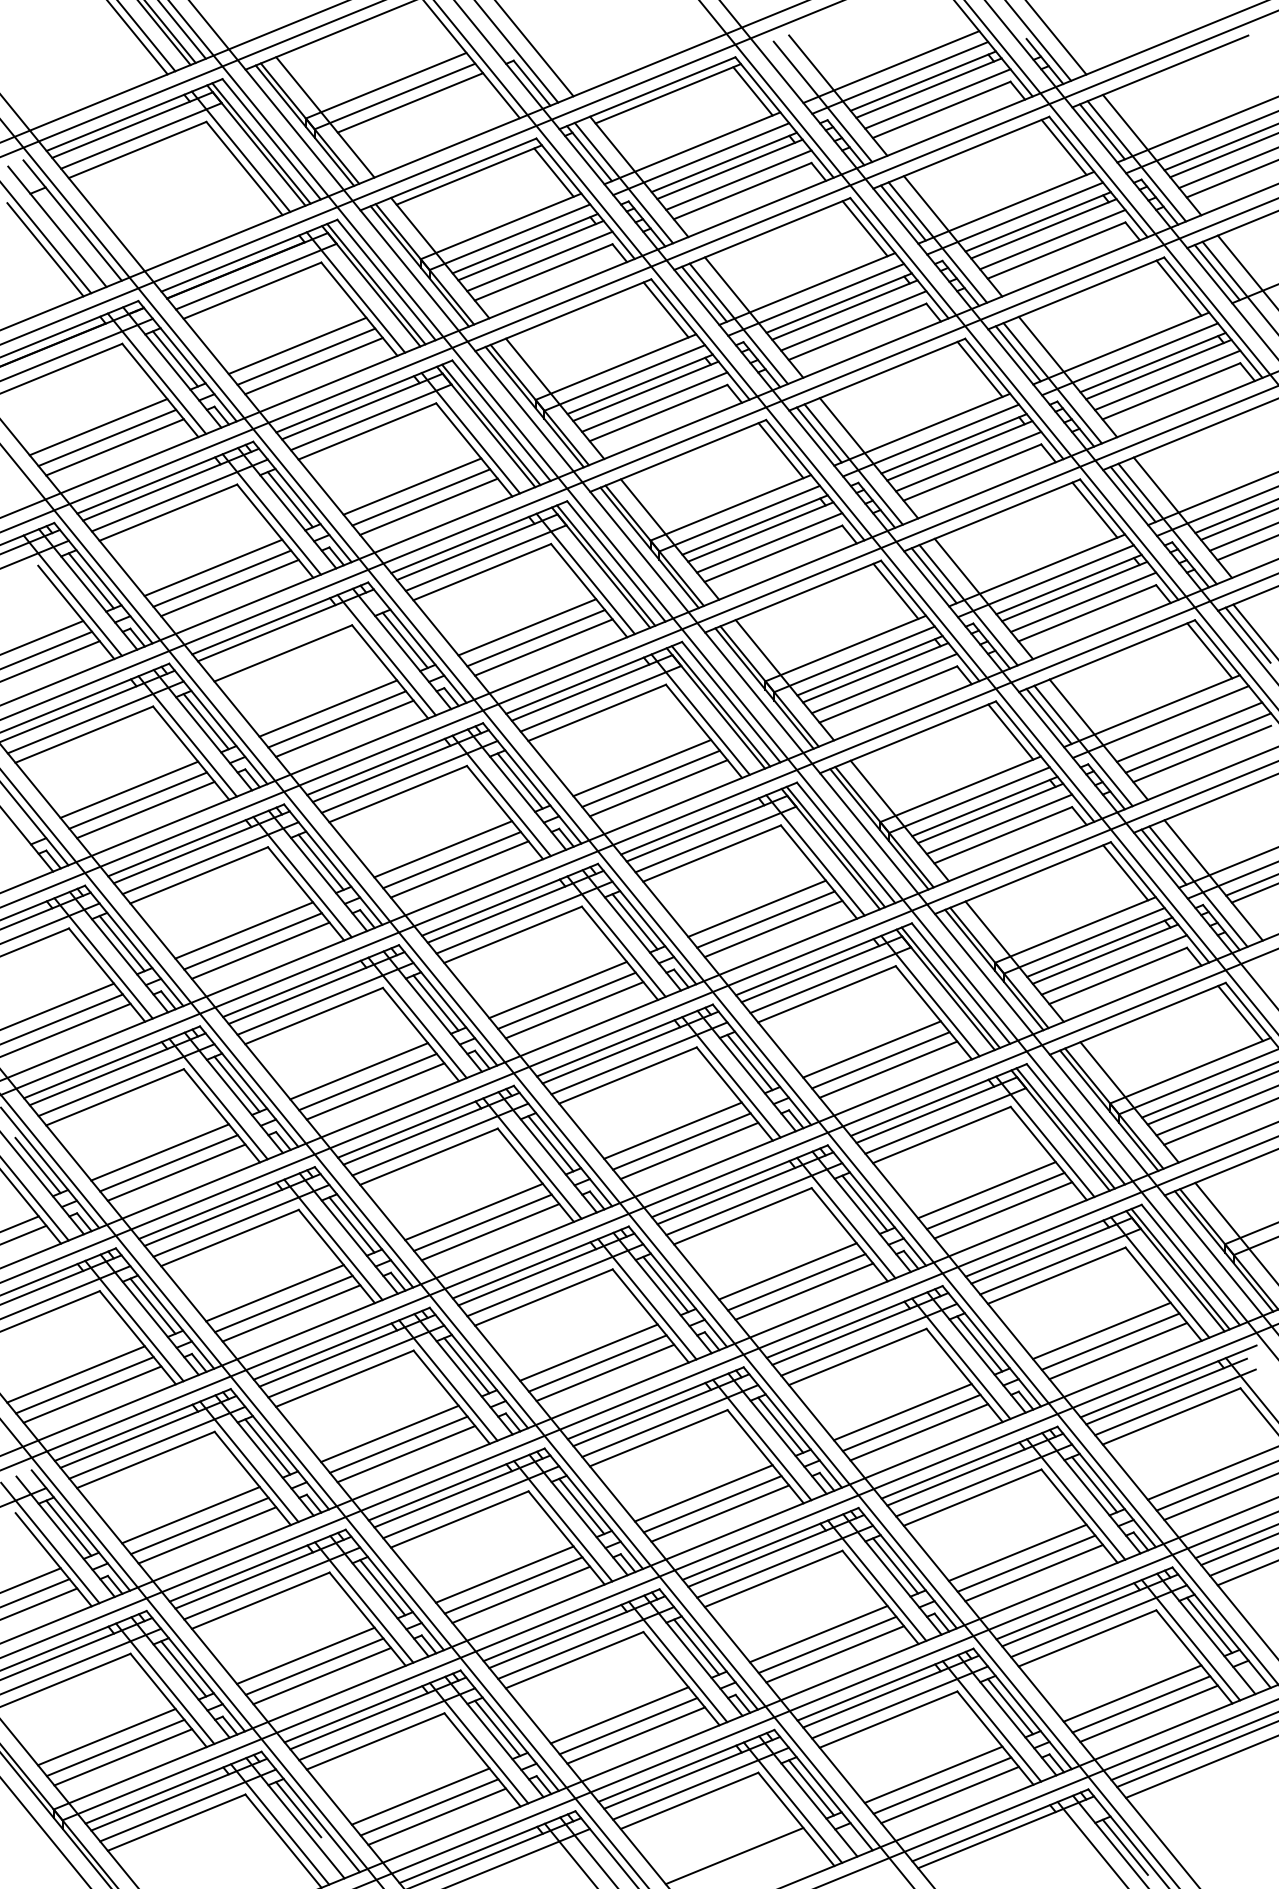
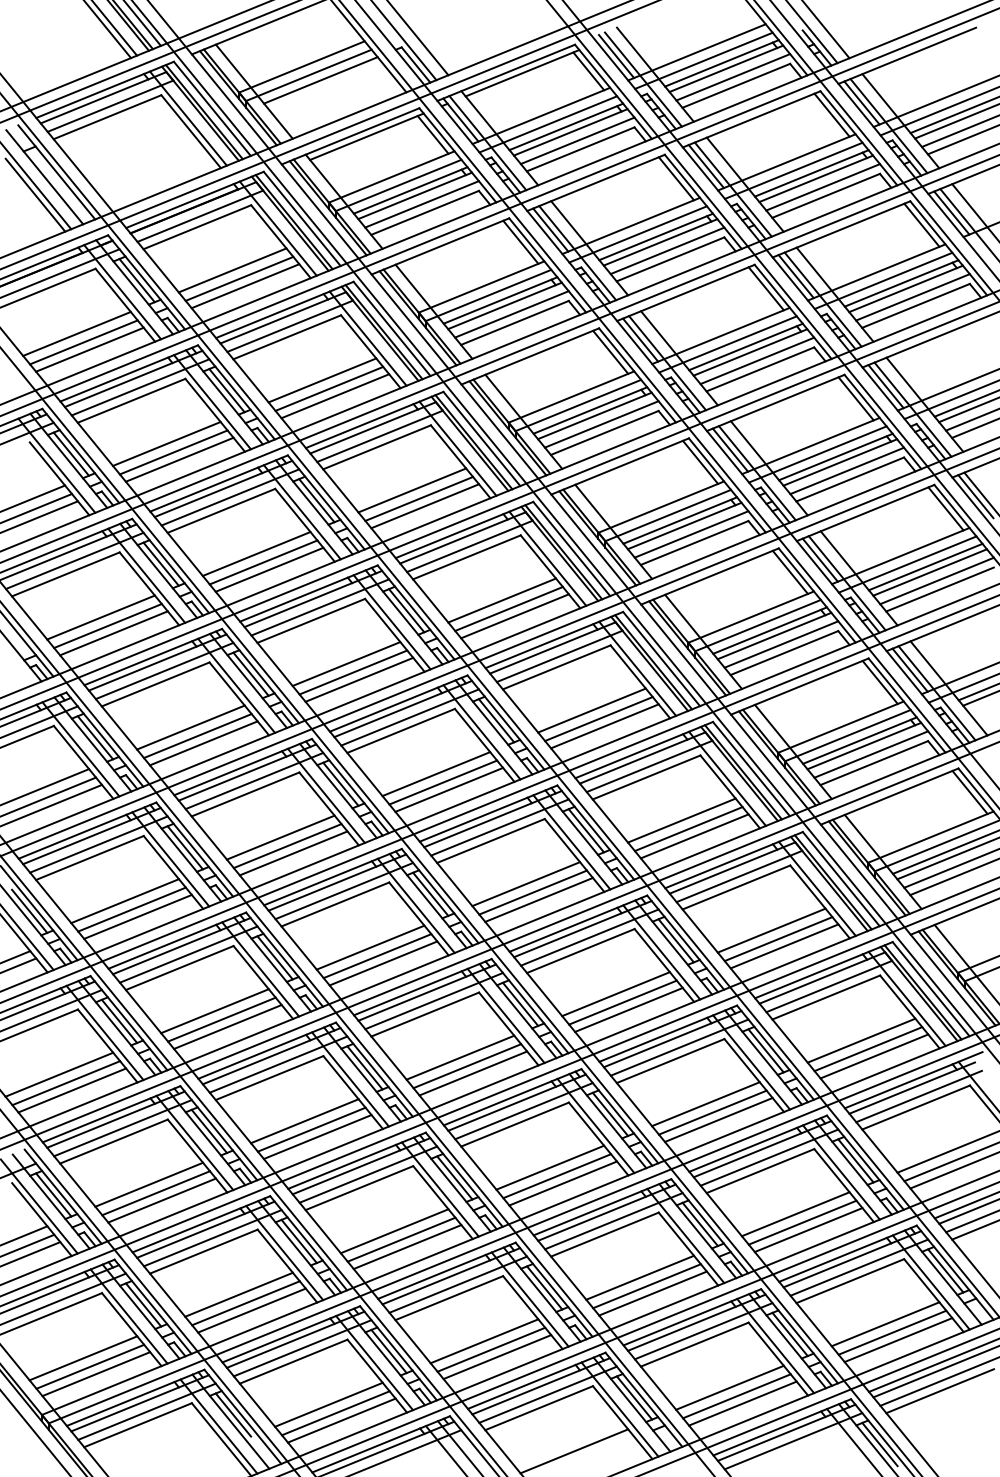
line: (788, 72) -> (616, 56), added
line: (294, 636) -> (230, 497), added
line: (1183, 724) -> (925, 566), added
line: (1202, 1779) -> (940, 1391), added
line: (1014, 1843) -> (793, 1441), added

